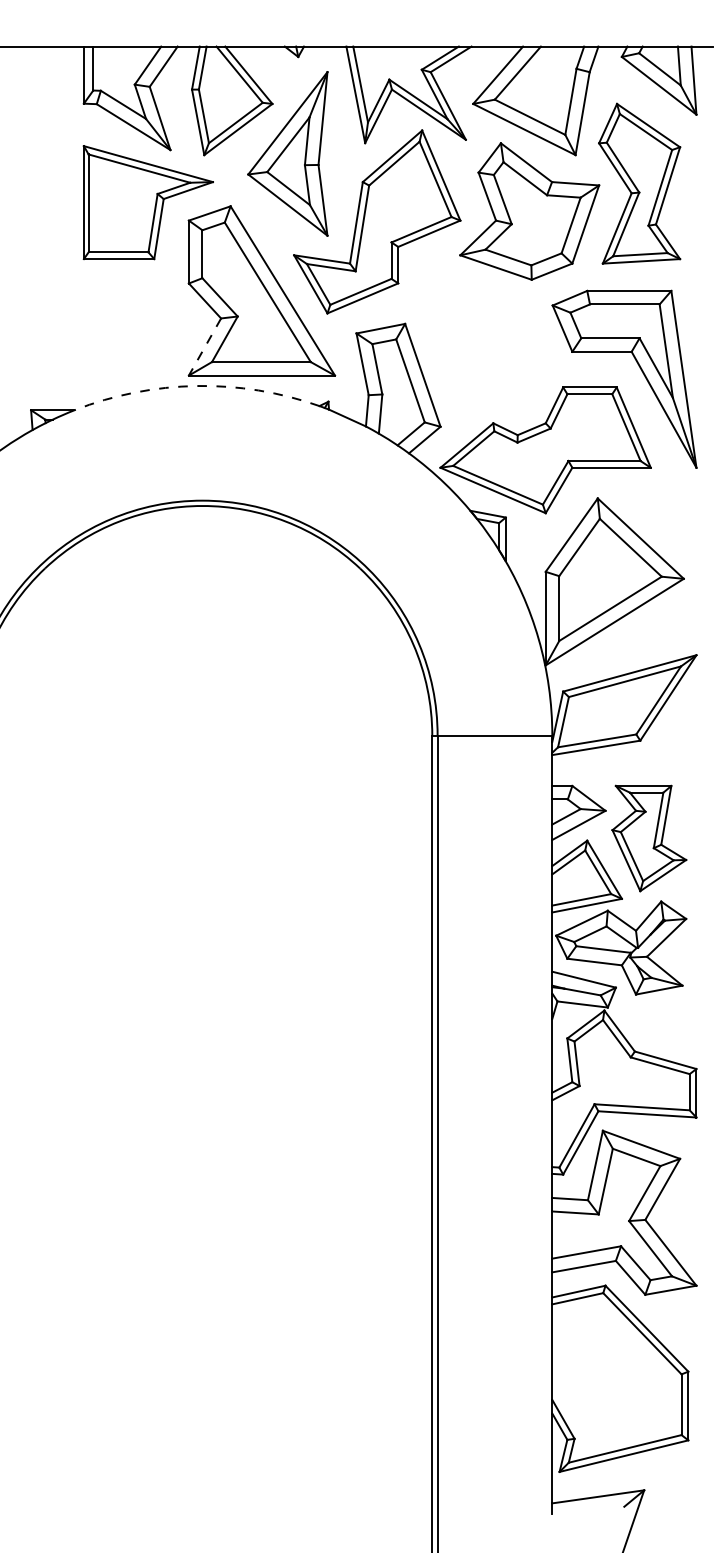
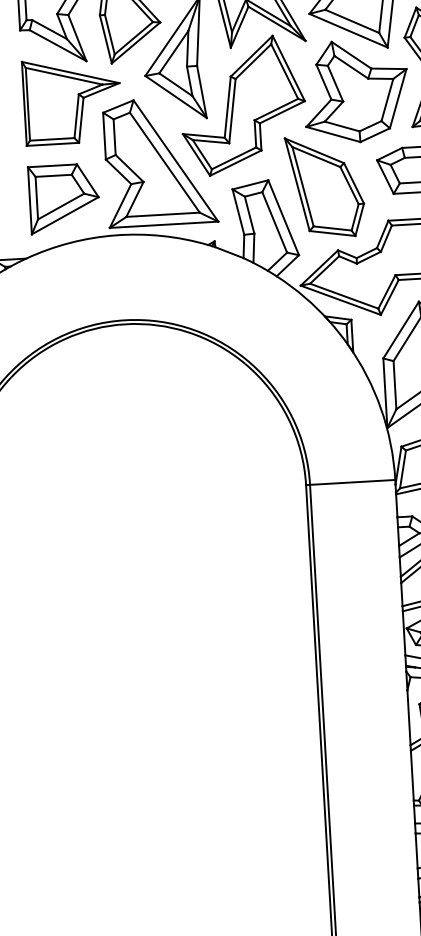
part: (129, 332) -> (63, 198), added
part: (480, 337) -> (324, 187), added
line: (205, 347) -> (120, 206), dashed -> solid
arc: (196, 386) -> (115, 235), dashed -> solid

